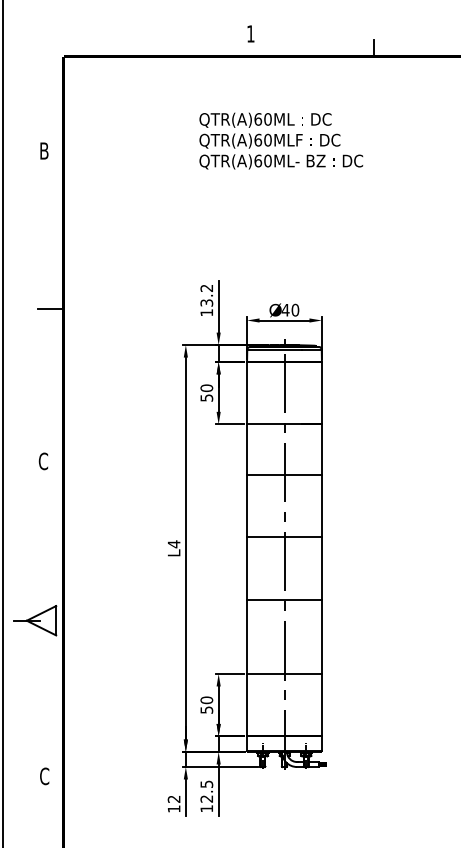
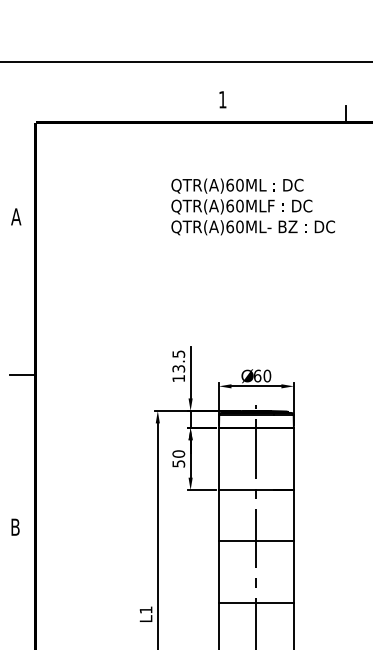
text: (44, 150) -> (16, 216), B -> A
text: (206, 287) -> (178, 353), 13.2 -> 13.5
text: (285, 309) -> (257, 375), 40 -> 60
text: (43, 461) -> (15, 527), C -> B
text: (173, 544) -> (145, 610), L4 -> L1

